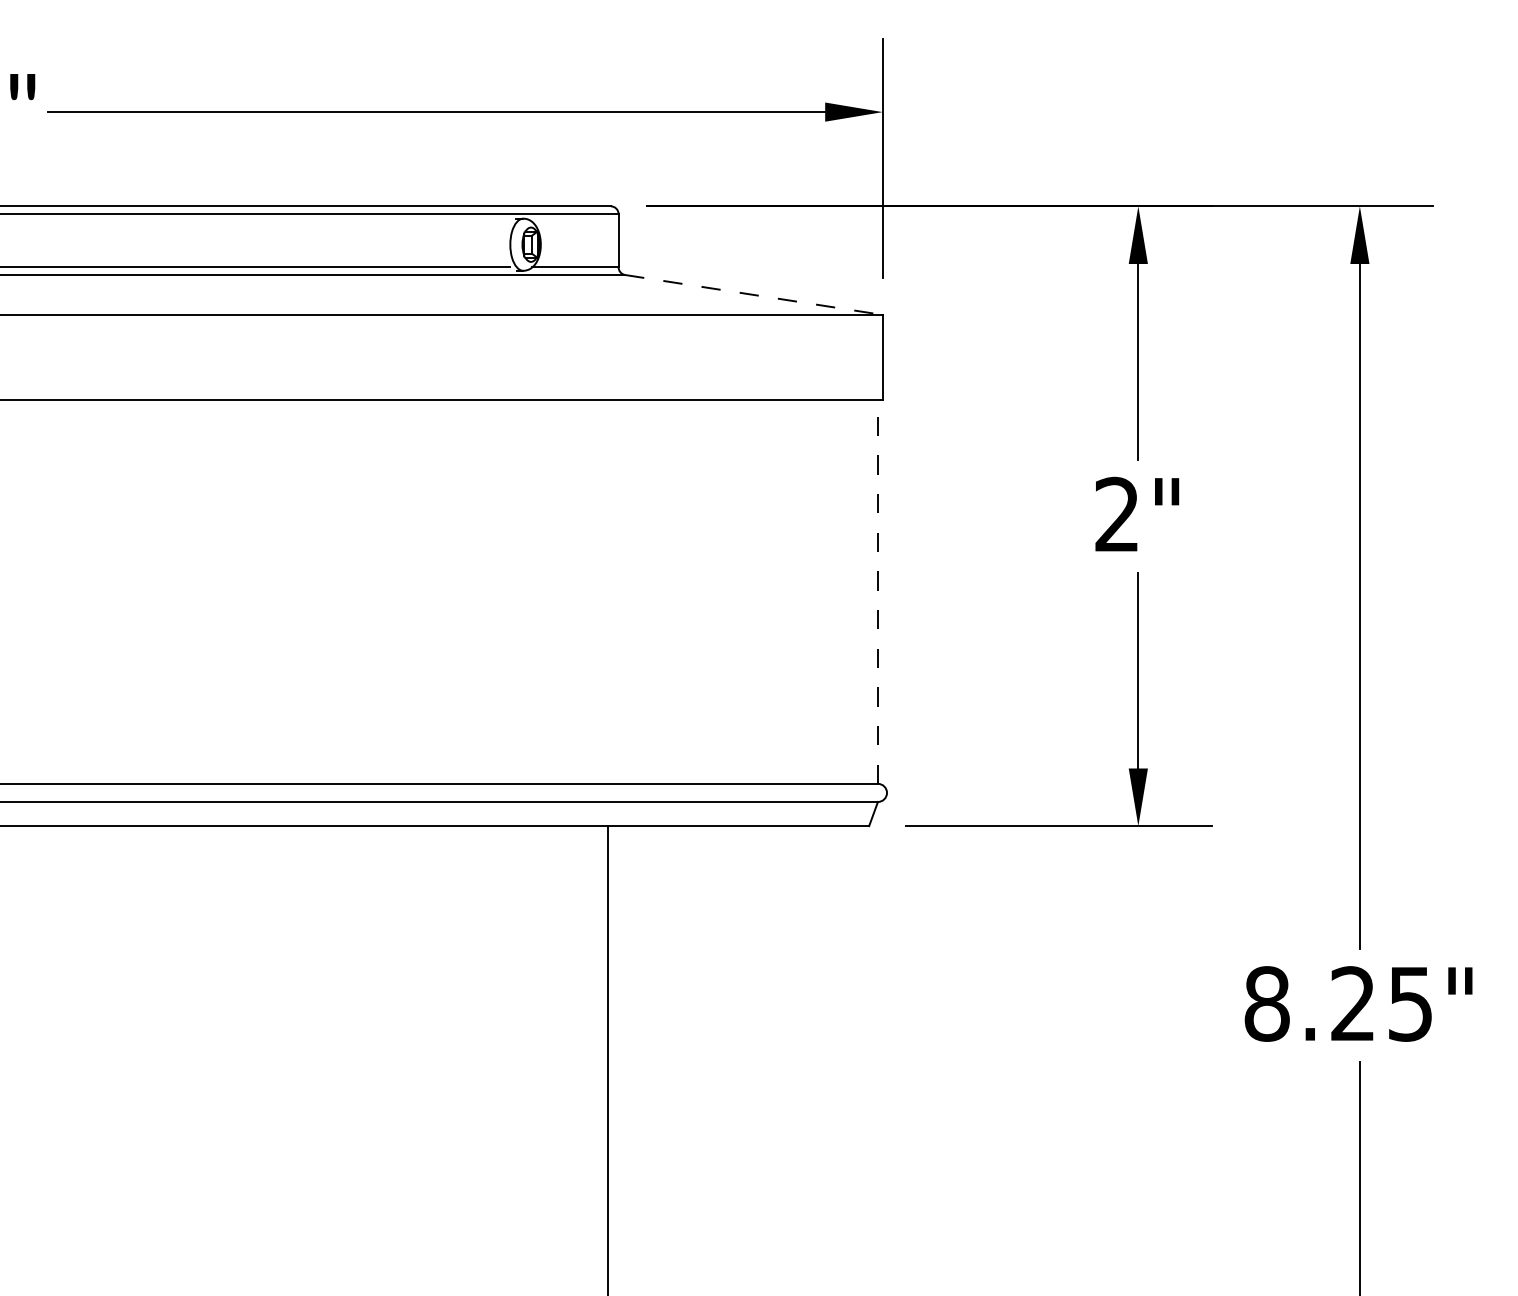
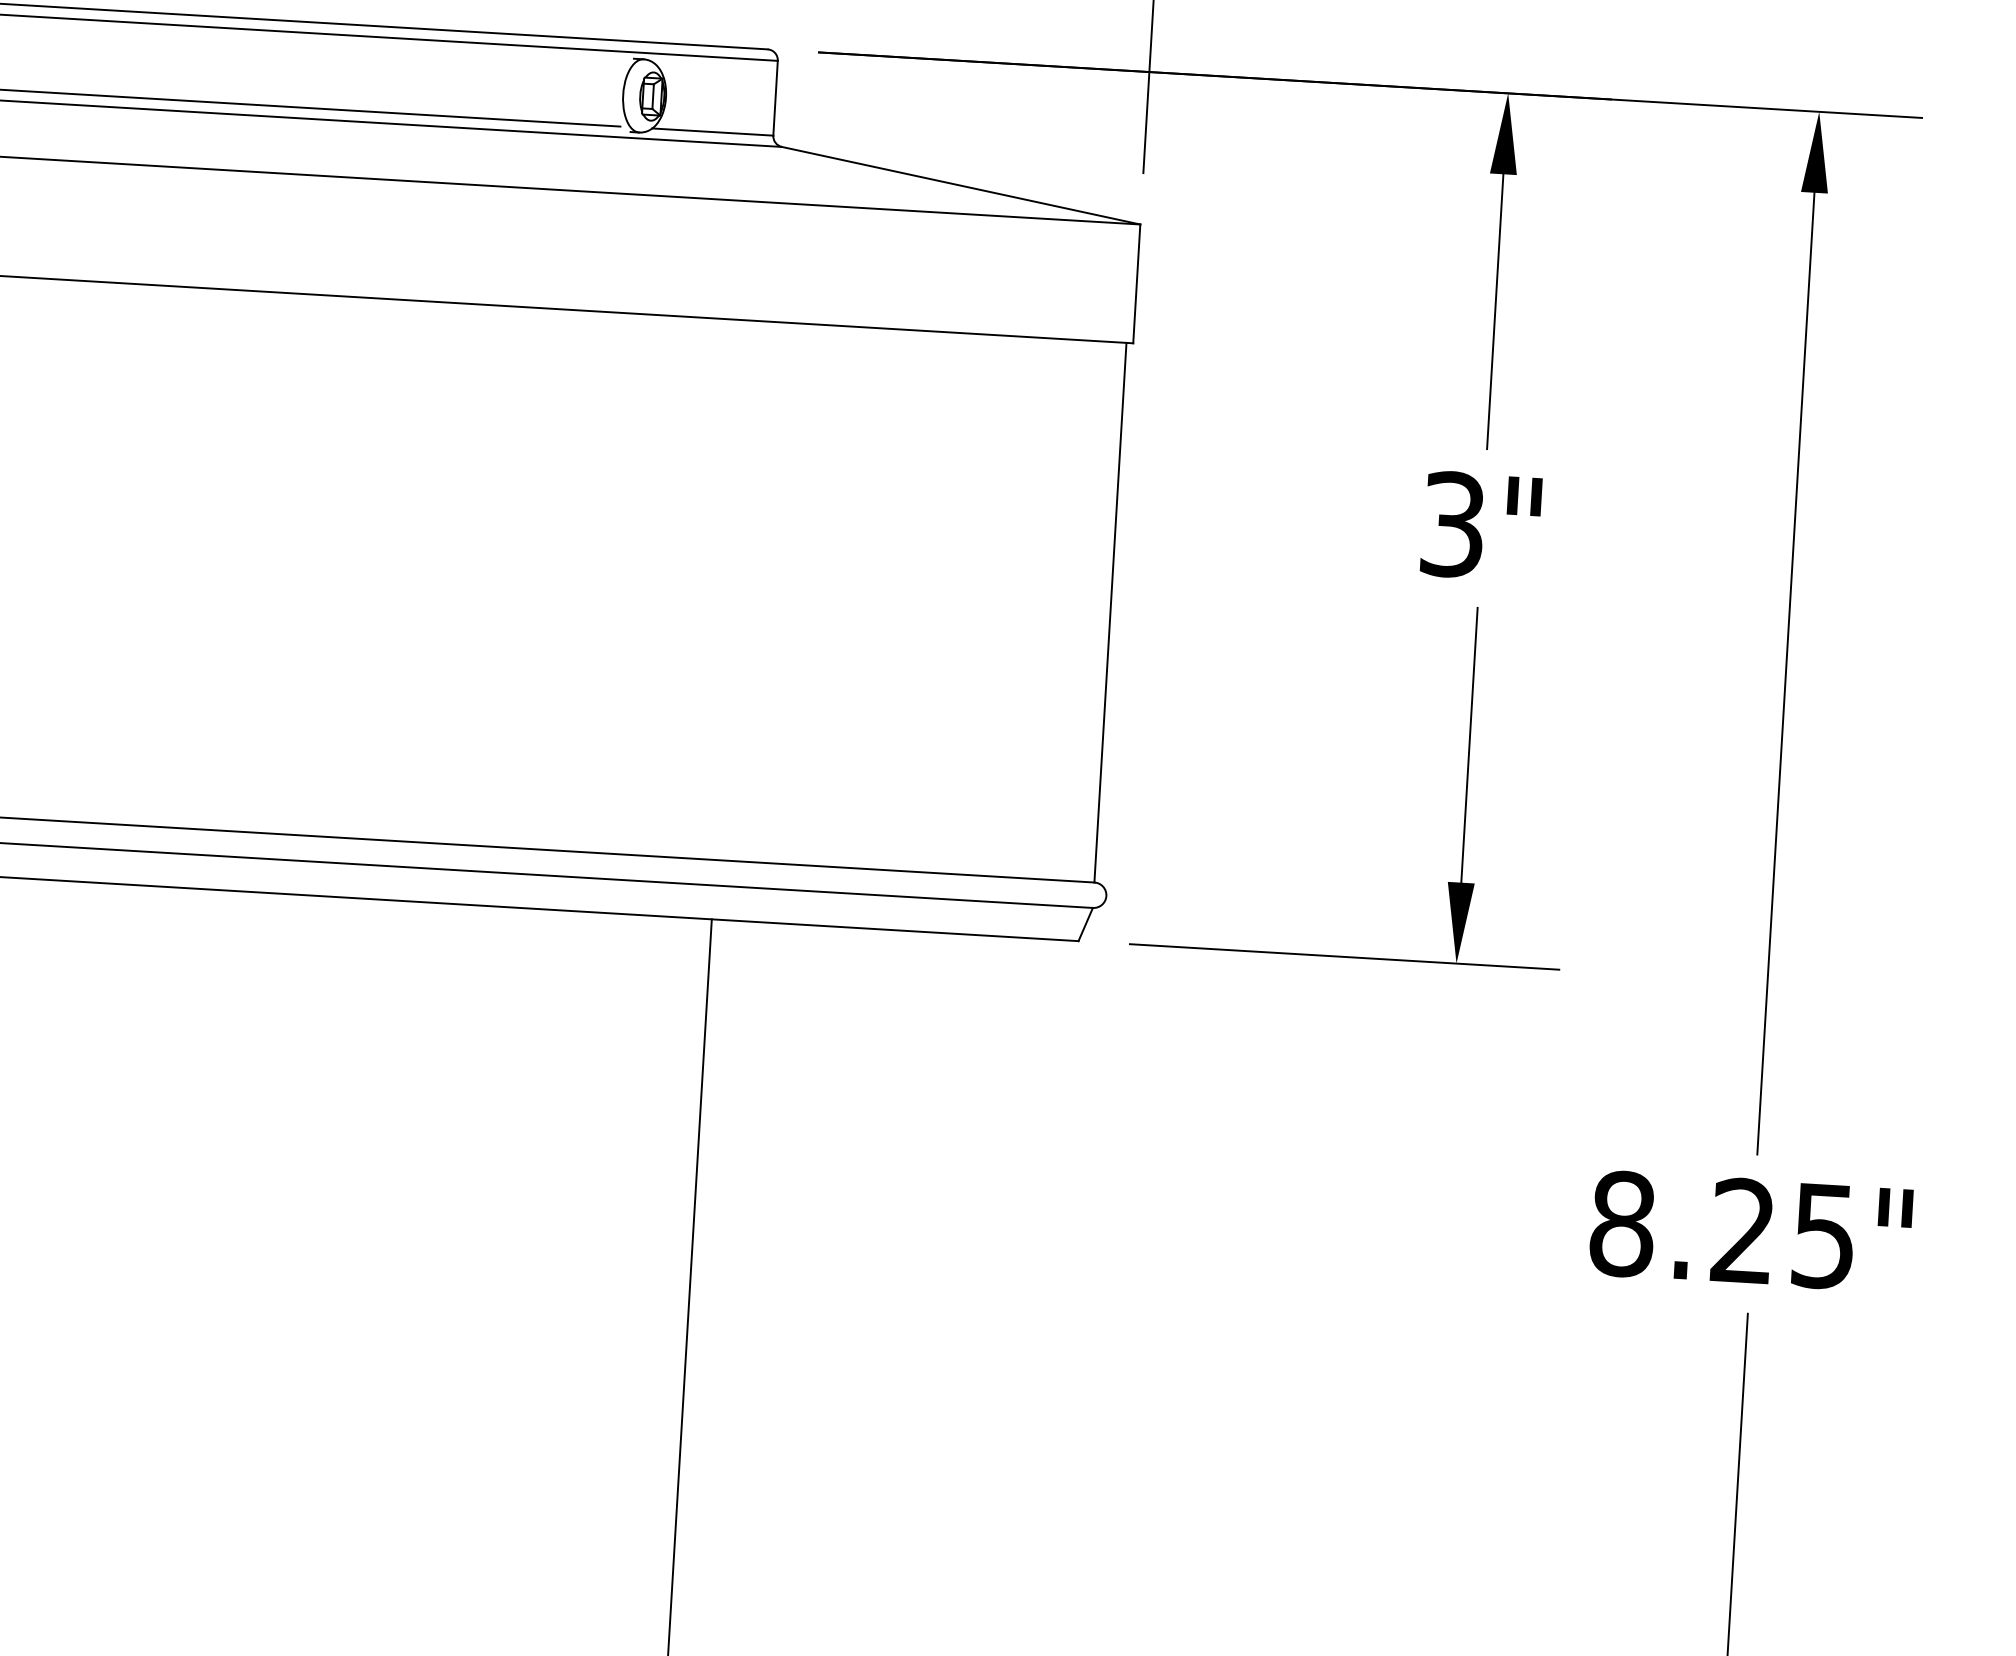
line: (754, 295) -> (961, 186), dashed -> solid
text: (1116, 514) -> (1451, 524), 2" -> 3"
line: (877, 591) -> (1109, 612), dashed -> solid

